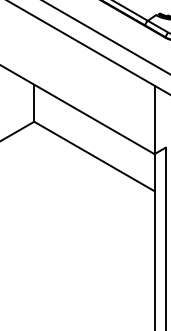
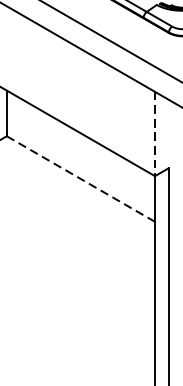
line: (154, 120) -> (154, 134), solid -> dashed
line: (94, 156) -> (81, 179), solid -> dashed

